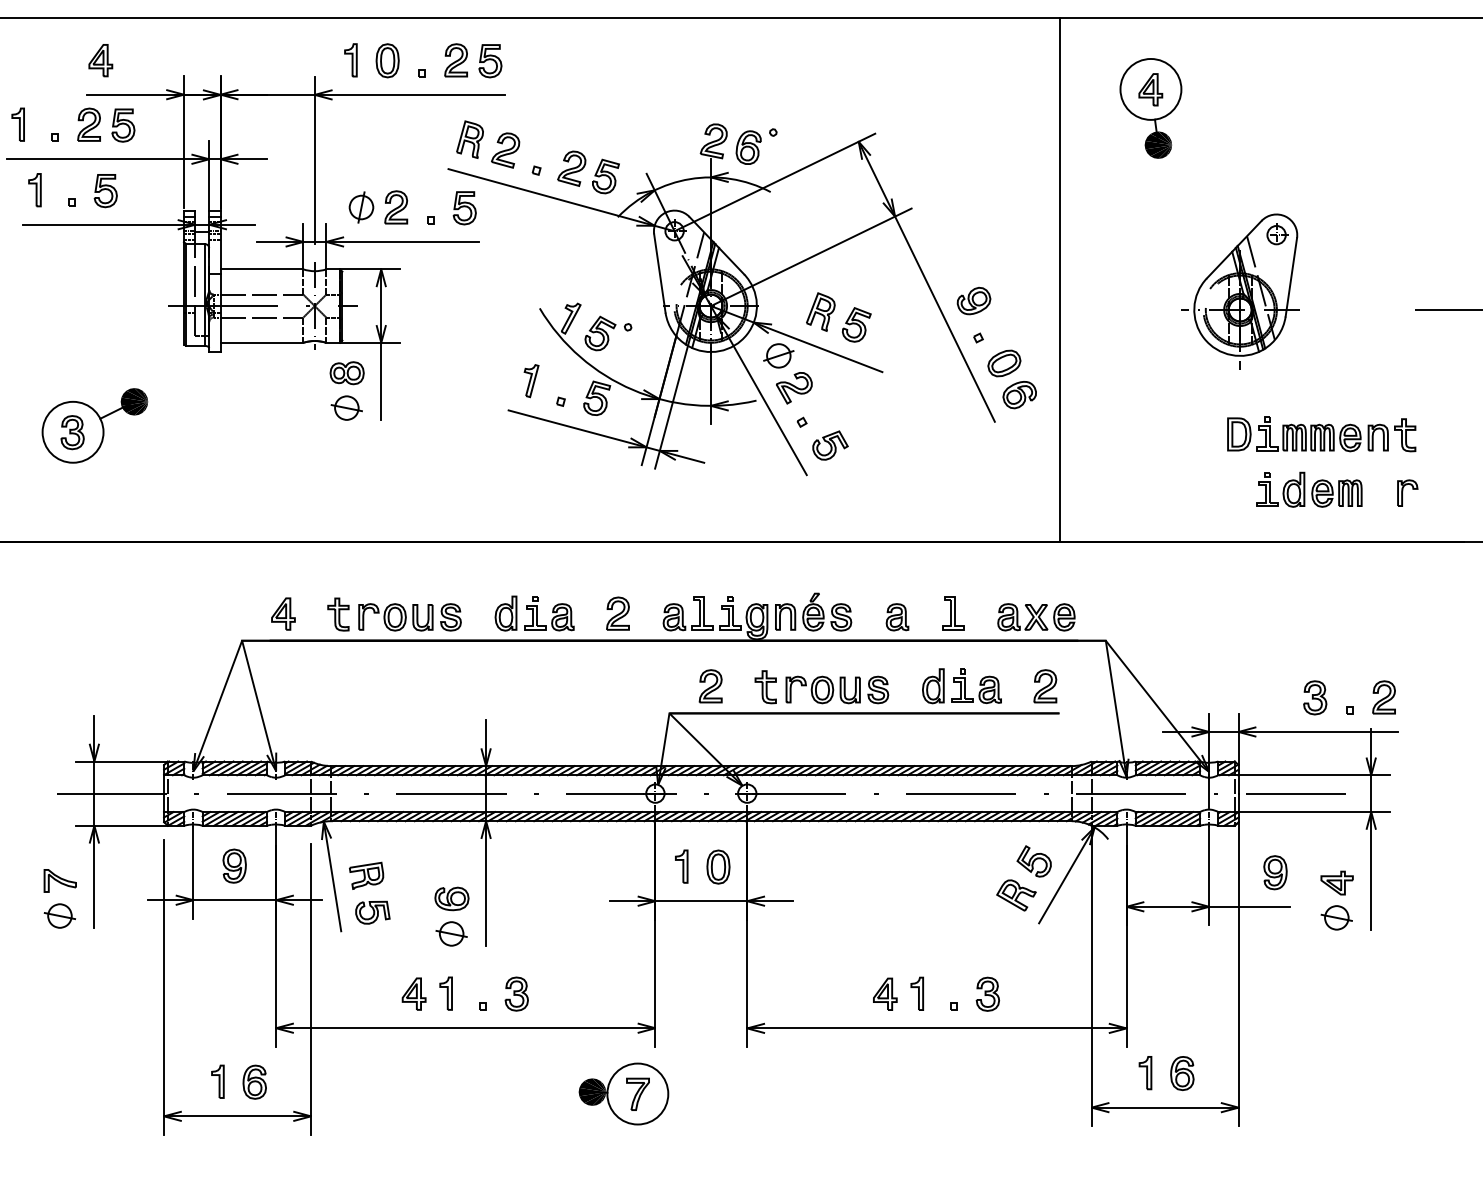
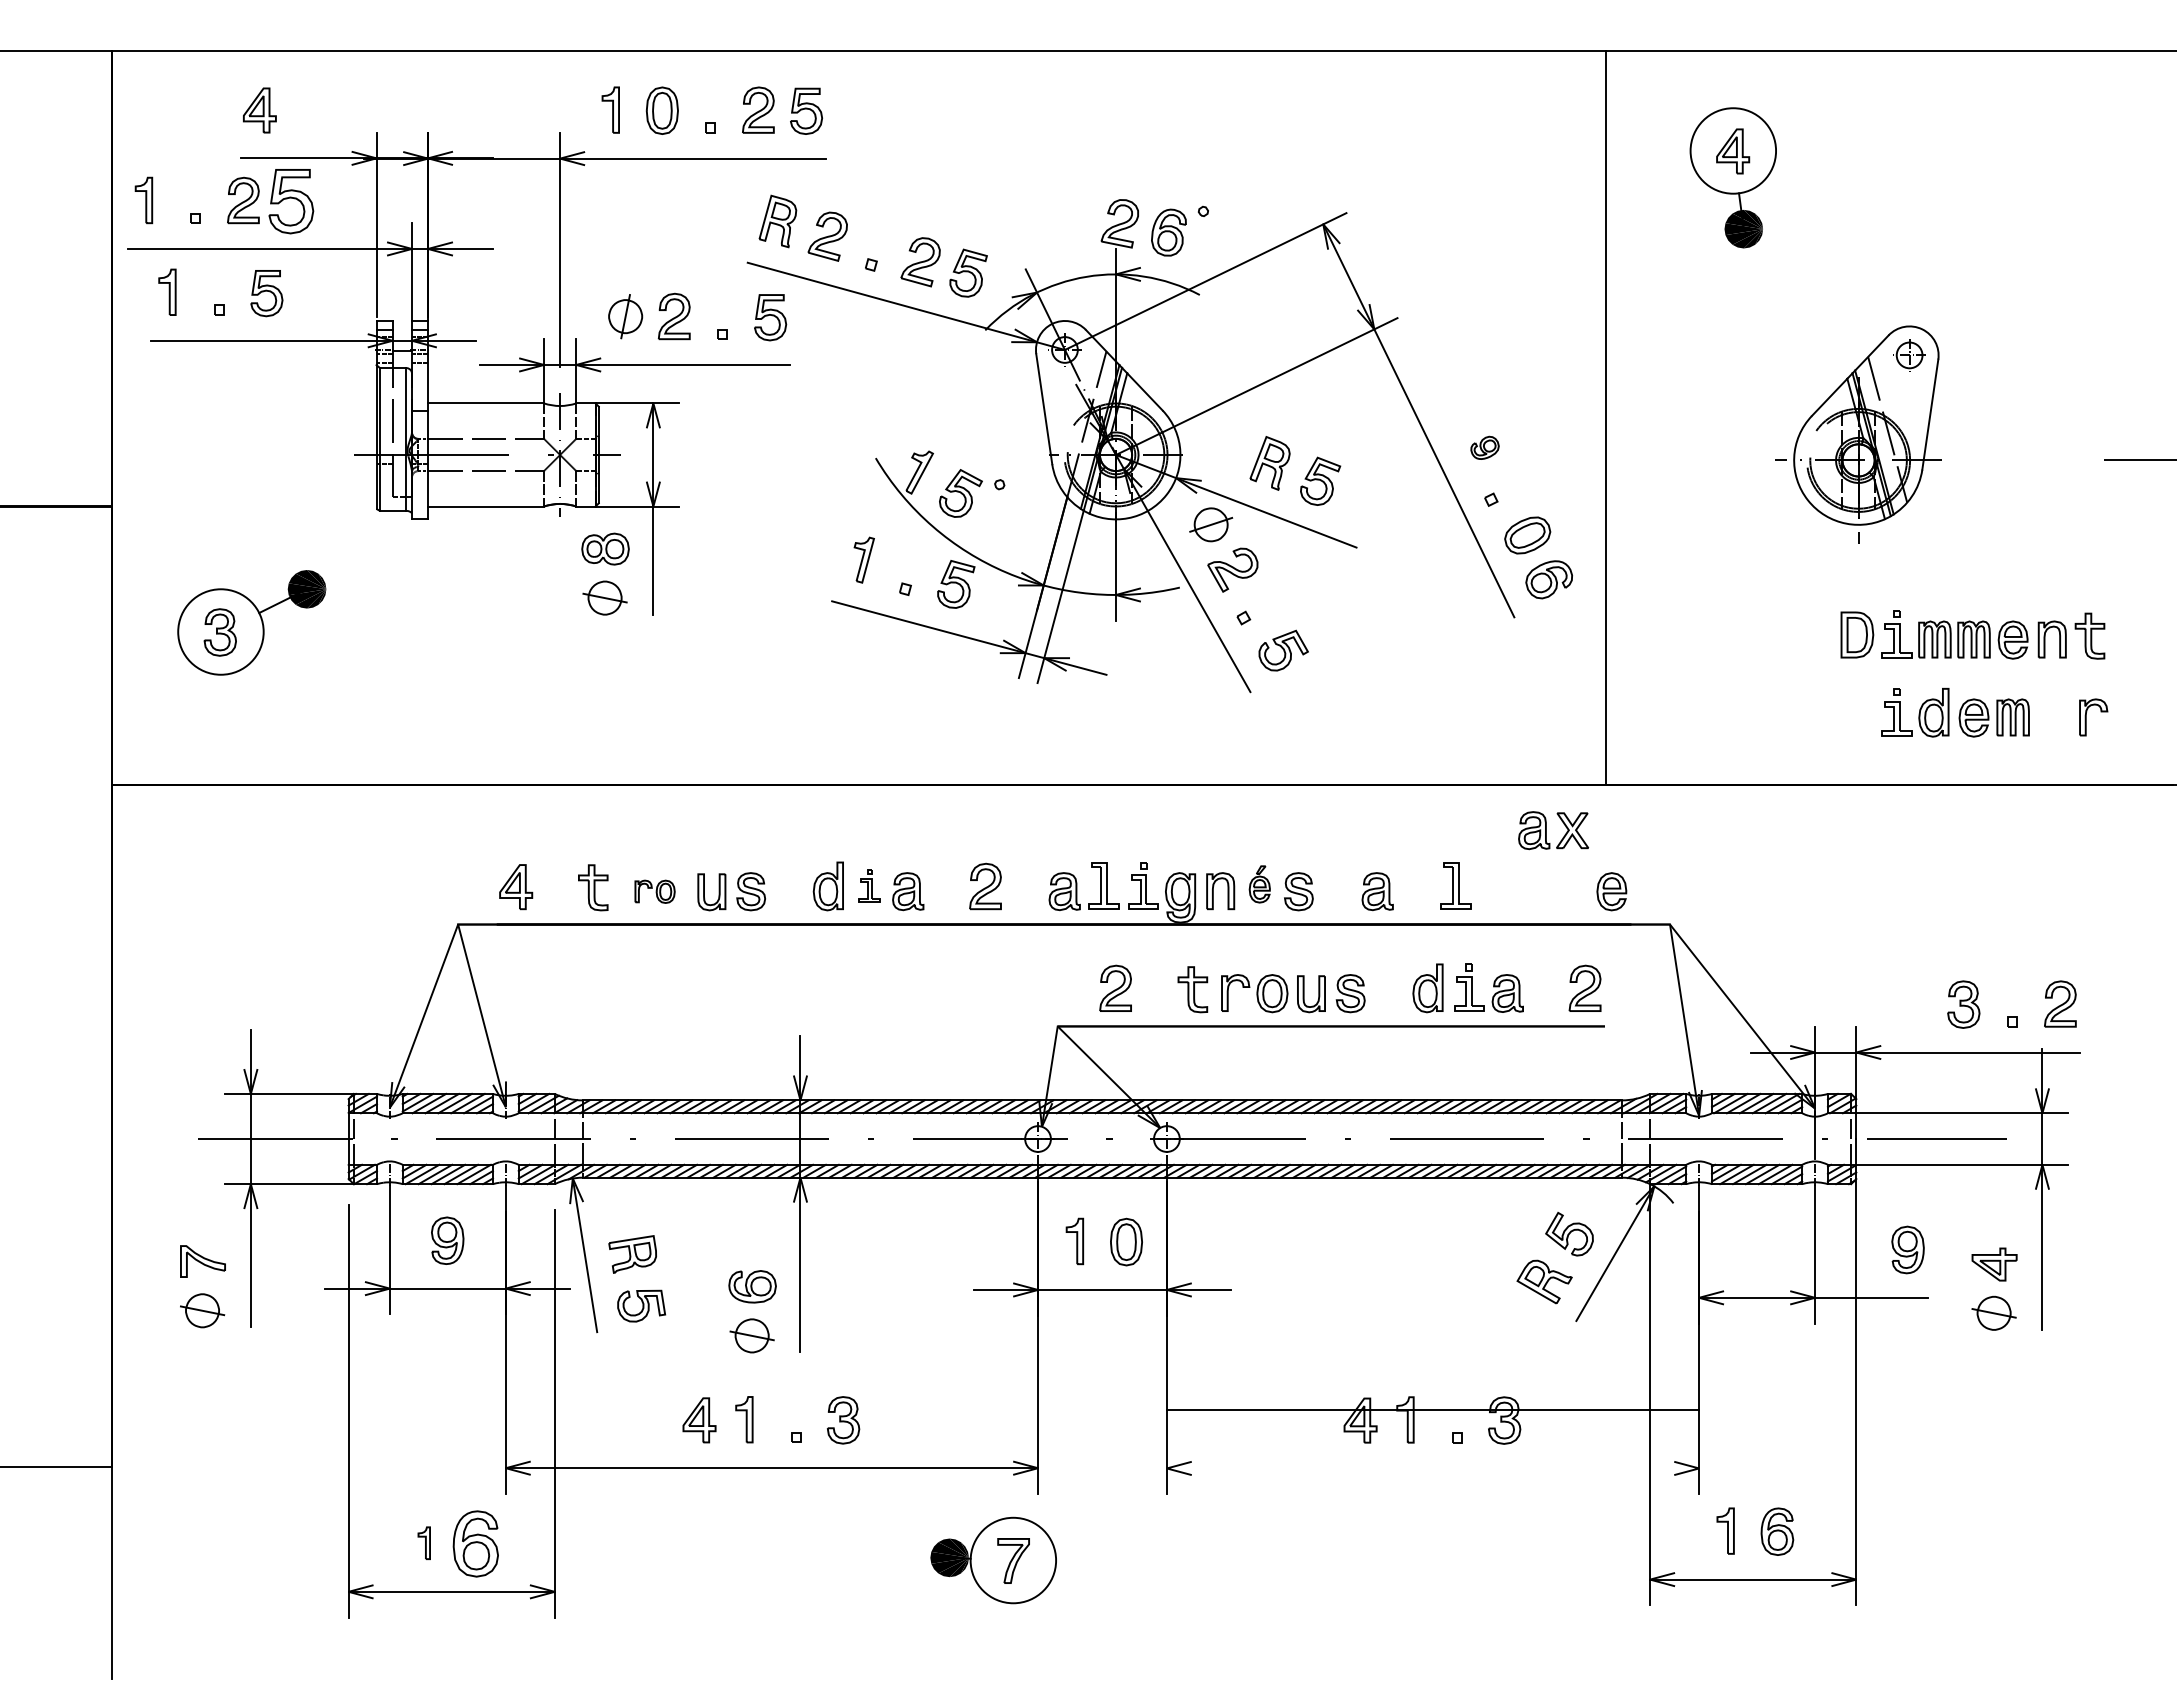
part: (123, 125) -> (291, 201), size x1.4
part: (973, 300) -> (1484, 447), size x0.6
part: (535, 612) -> (869, 885), size x0.7
part: (813, 612) -> (1259, 884), size x0.7
part: (382, 617) -> (654, 891), size x0.6
part: (1017, 617) -> (1546, 830), moved
line: (936, 1028) -> (1432, 1410), moved
part: (218, 1081) -> (424, 1542), size x0.7
part: (254, 1081) -> (475, 1543), size x1.4

